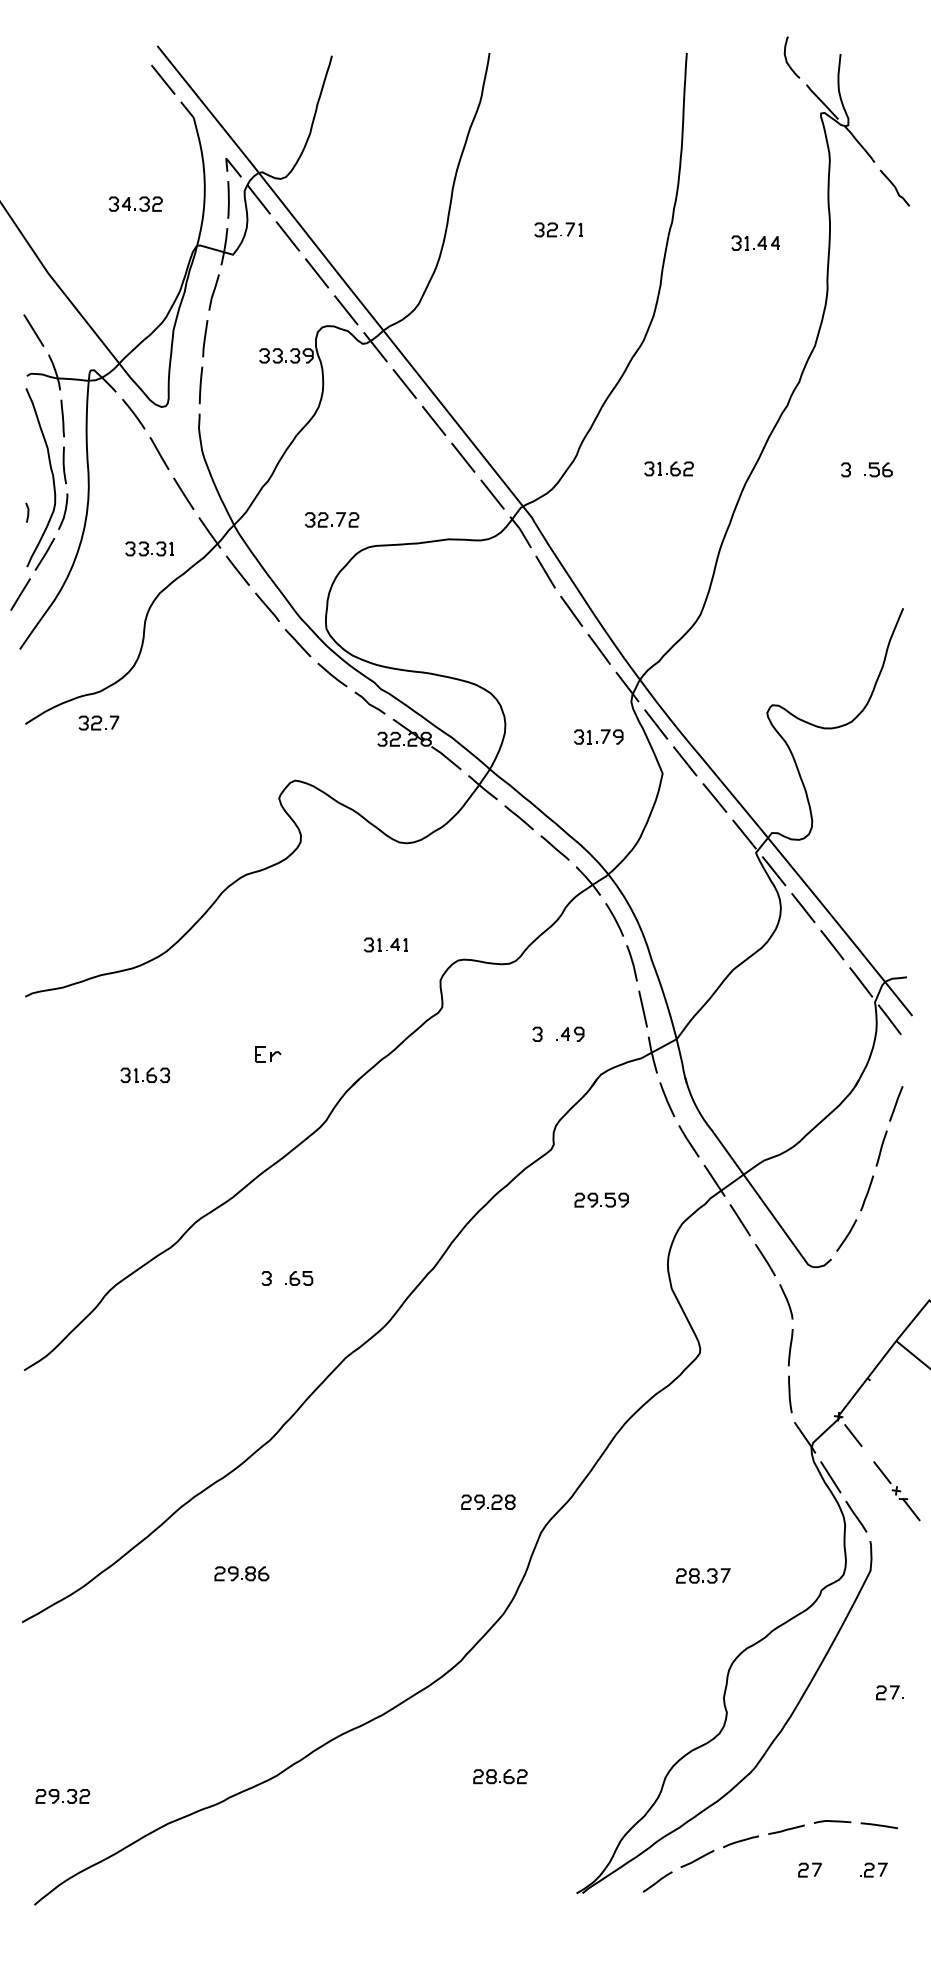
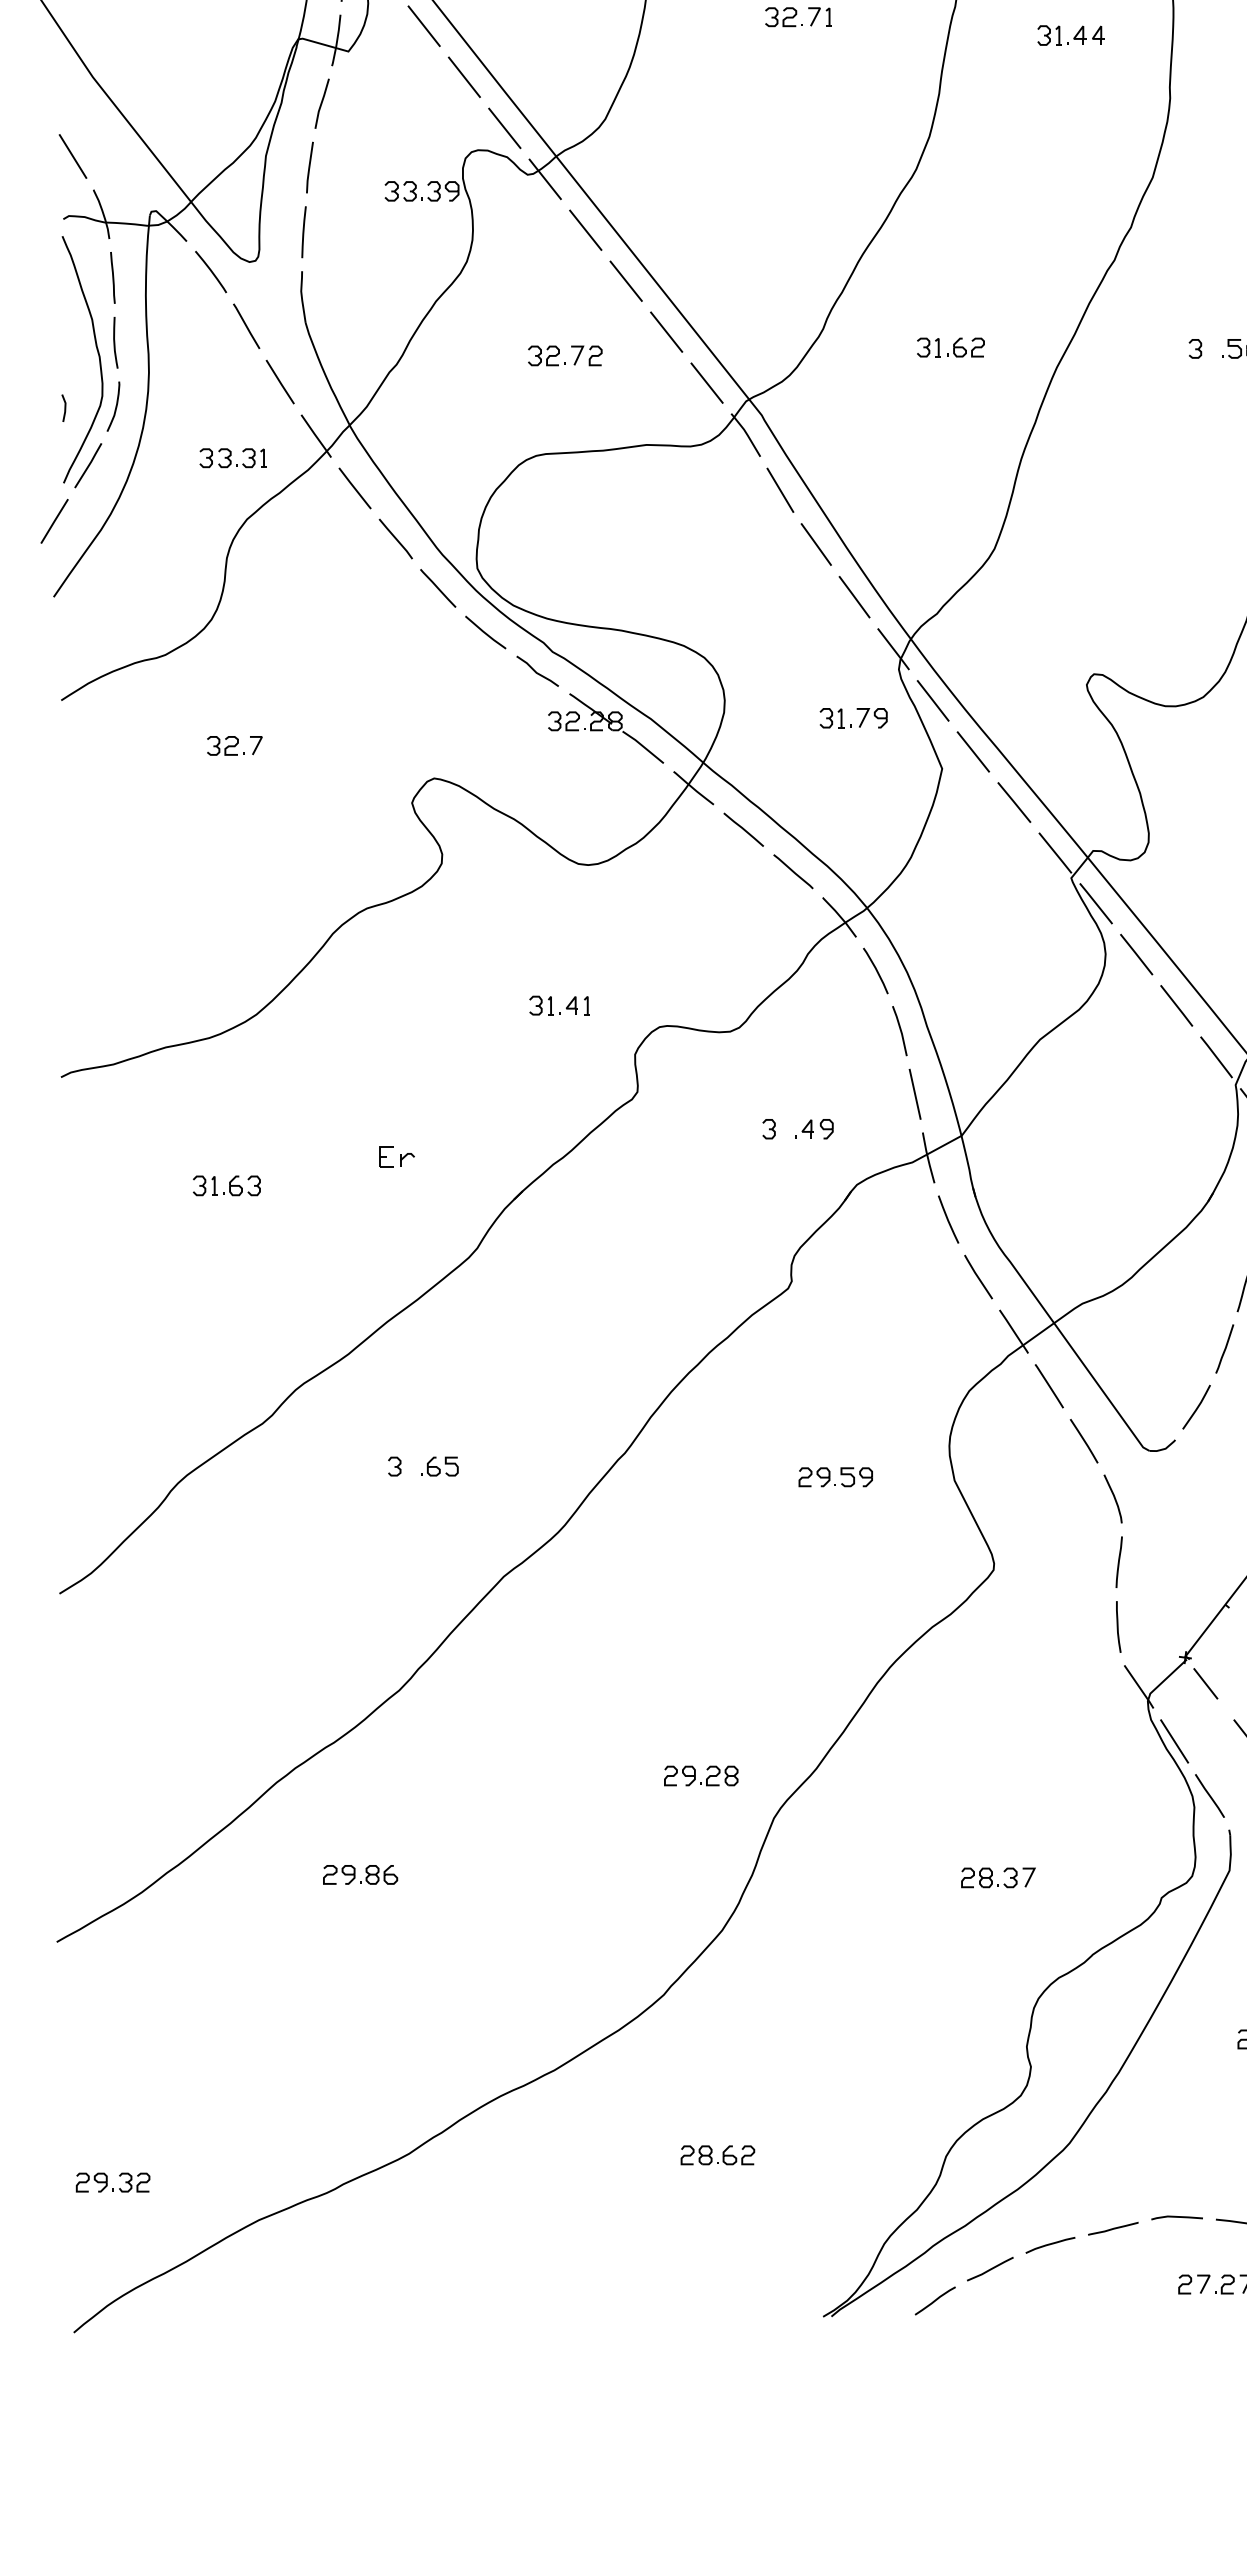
part: (332, 519) -> (565, 355), moved
part: (98, 722) -> (234, 745), moved
part: (601, 1199) -> (835, 1476), moved
part: (809, 1869) -> (1193, 2283), moved

